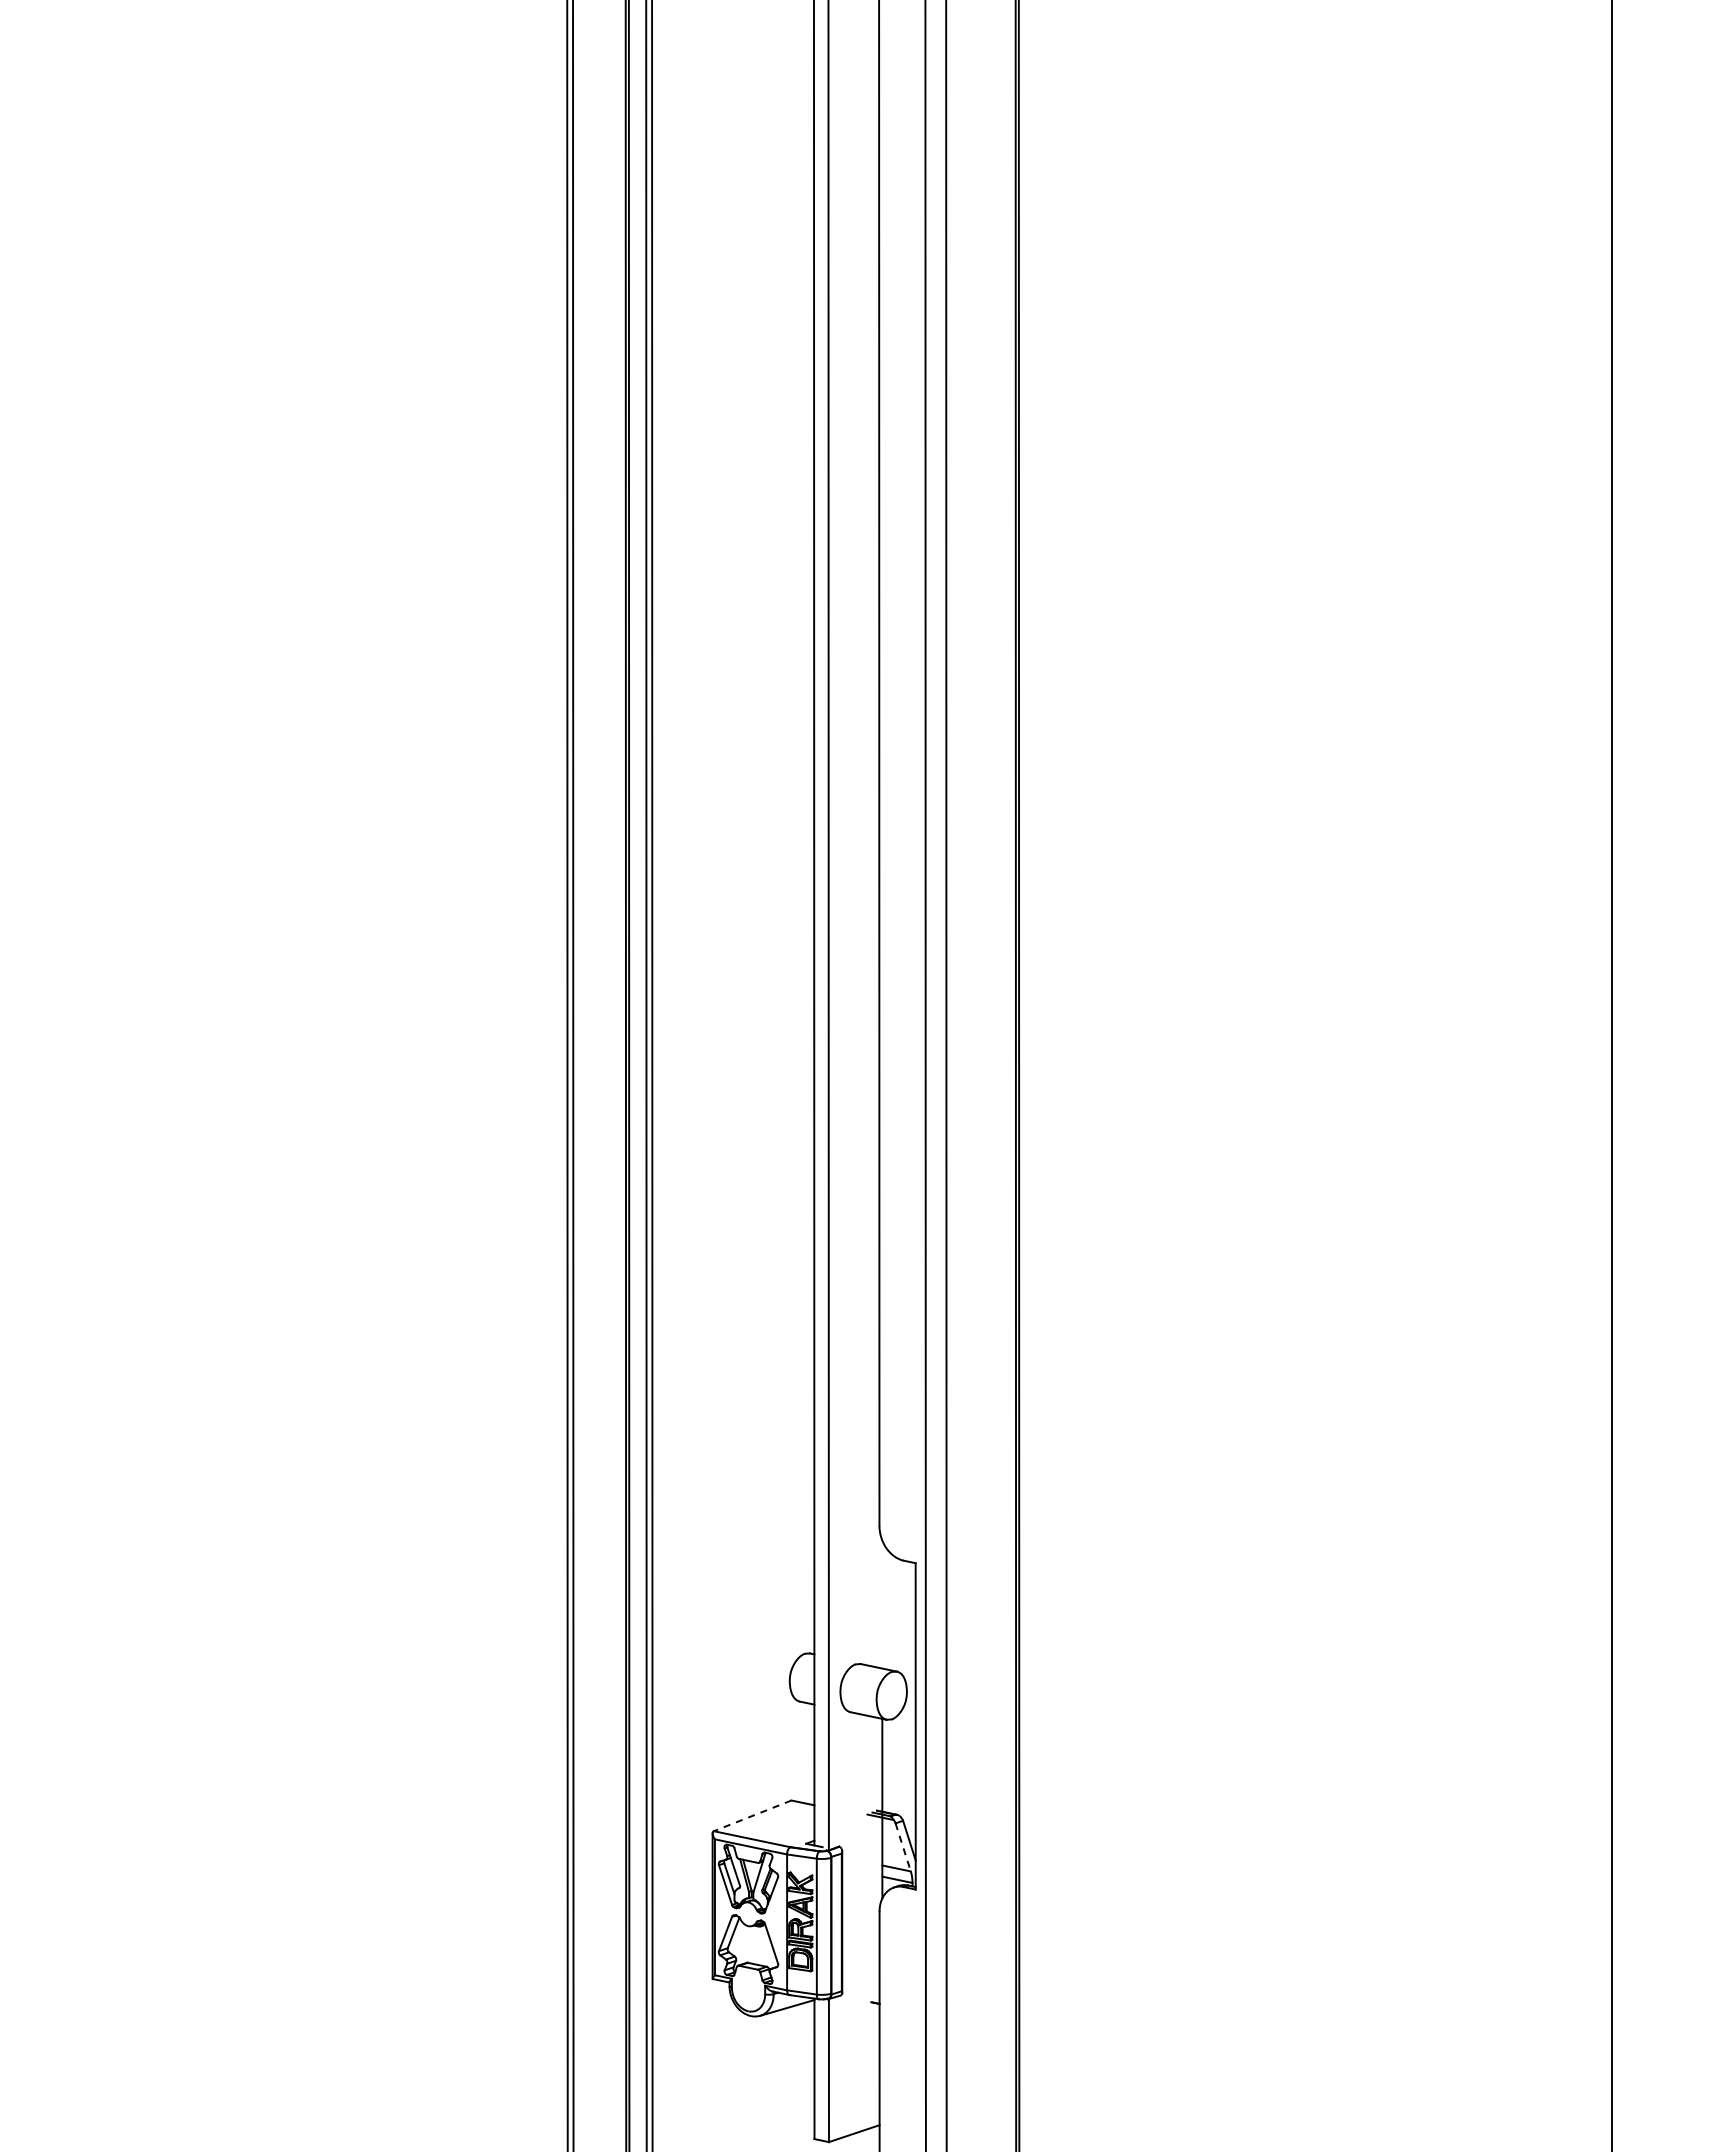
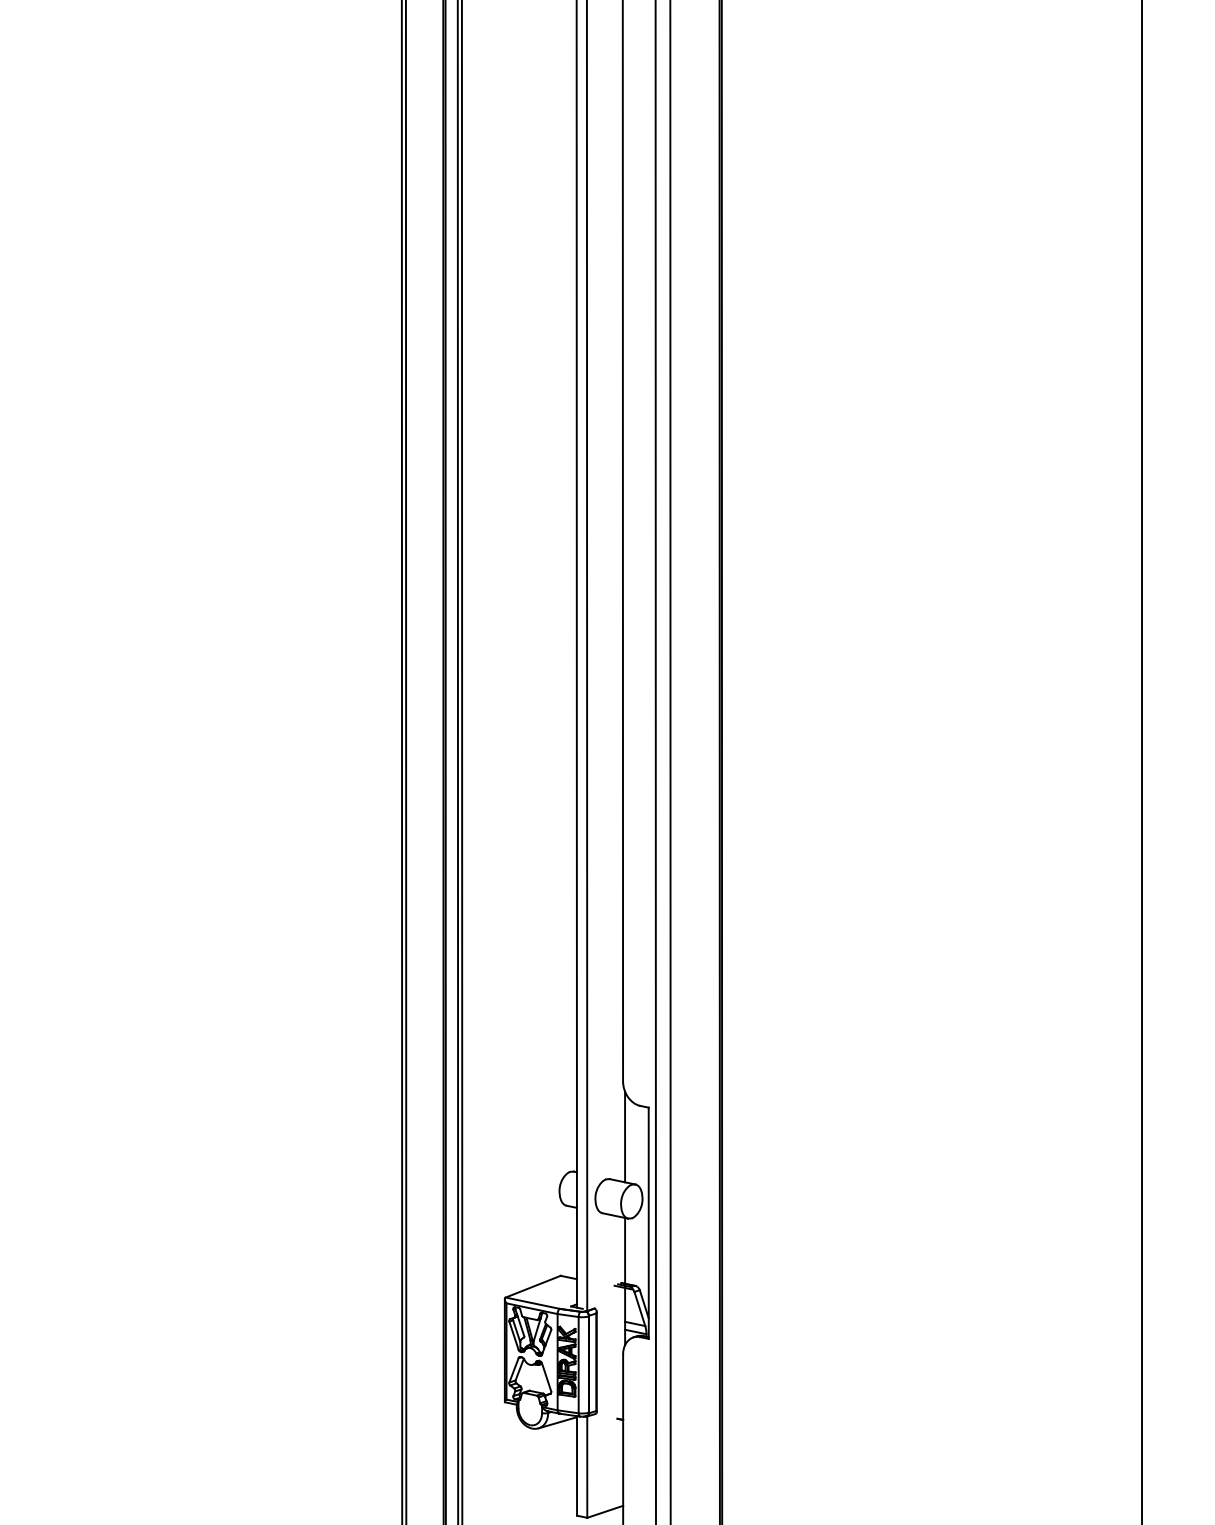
line: (882, 1604) -> (625, 1136), added
line: (752, 1815) -> (533, 1286), dashed -> solid
line: (903, 1847) -> (640, 1309), dashed -> solid

